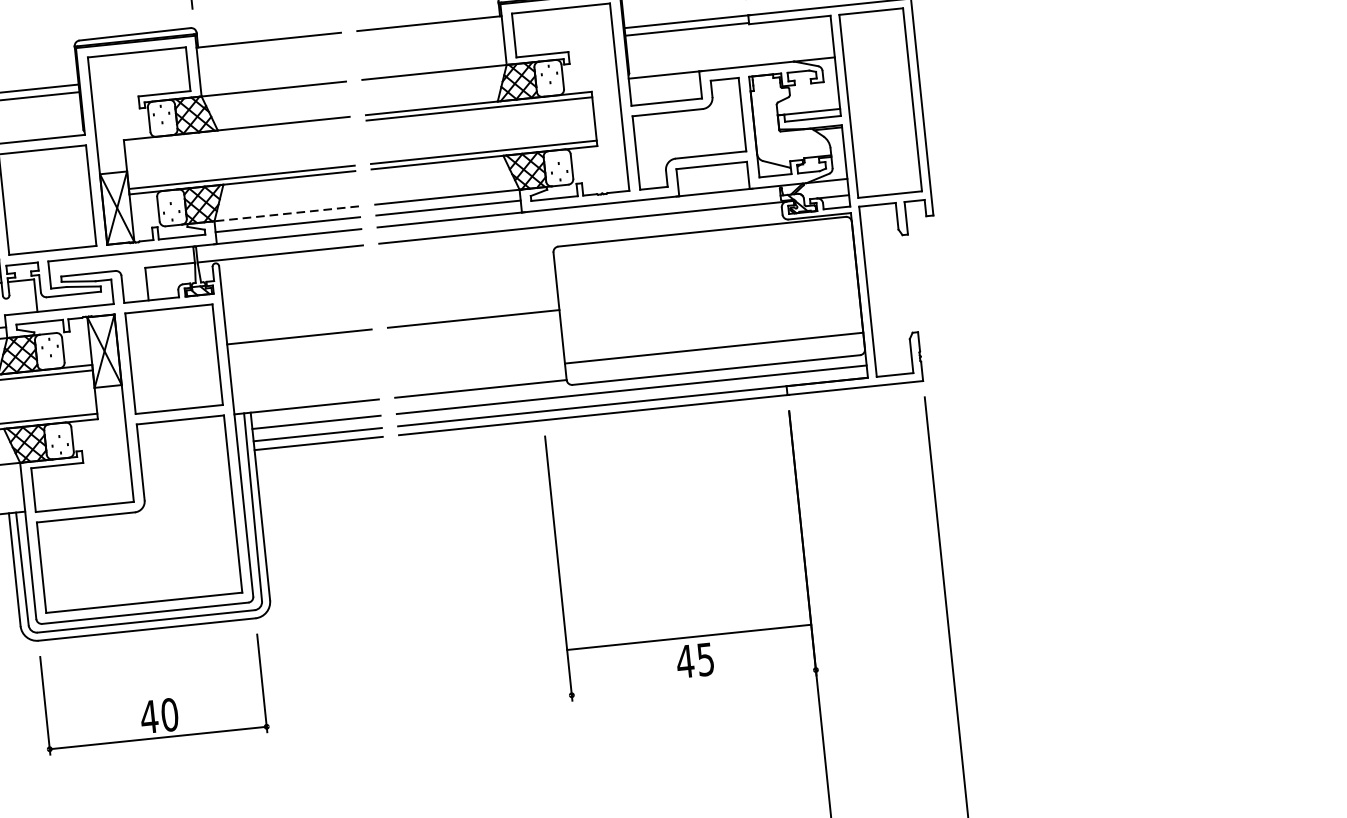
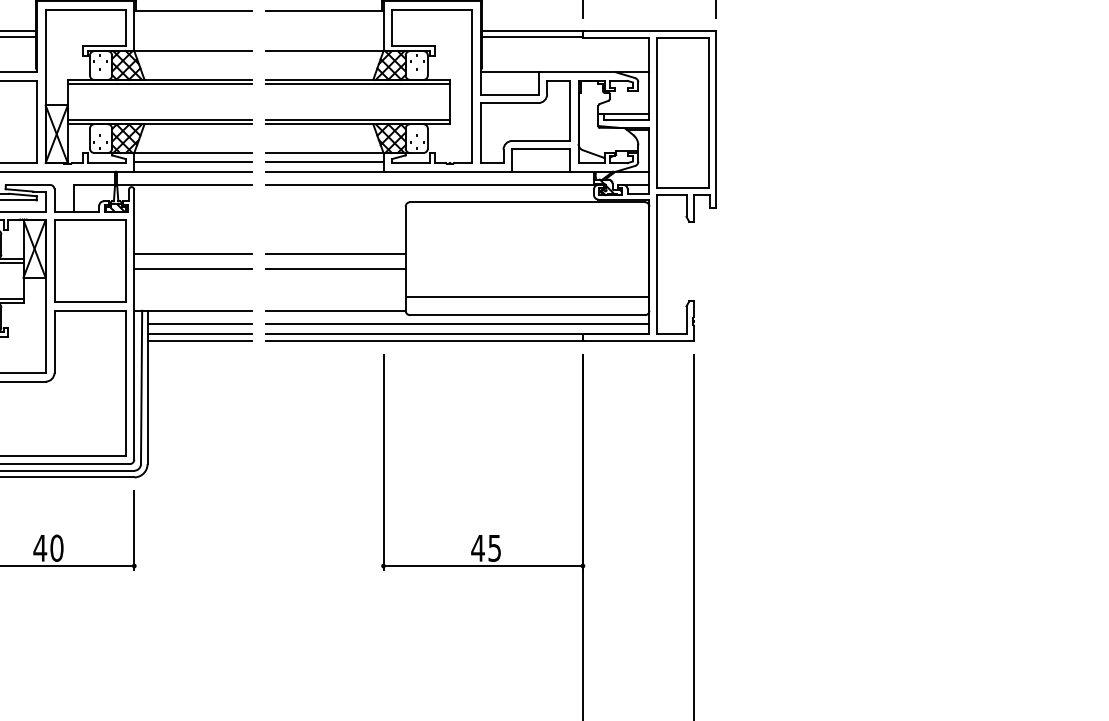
line: (236, 134) -> (159, 84), added
line: (285, 214) -> (192, 153), dashed -> solid
line: (475, 337) -> (335, 268), added
line: (301, 355) -> (193, 268), added
line: (688, 638) -> (482, 566), moved

